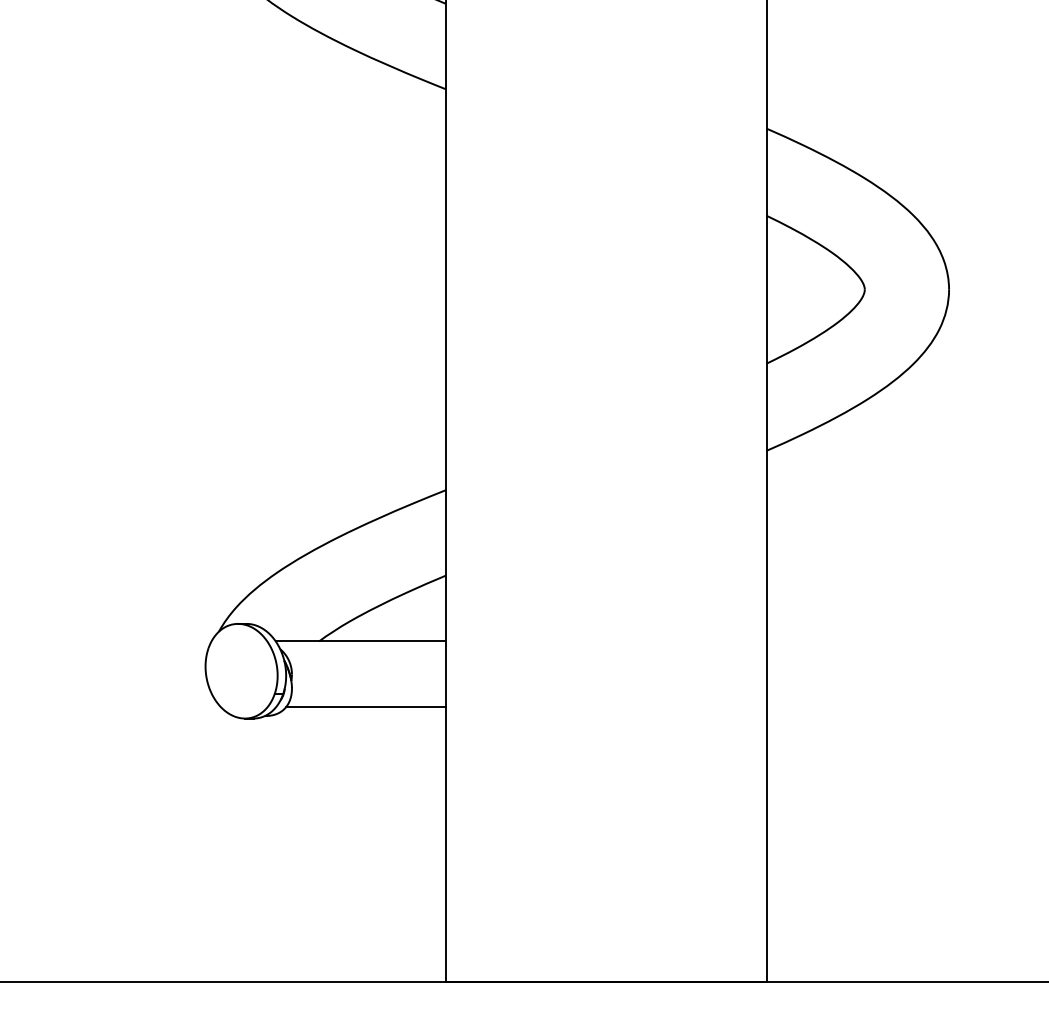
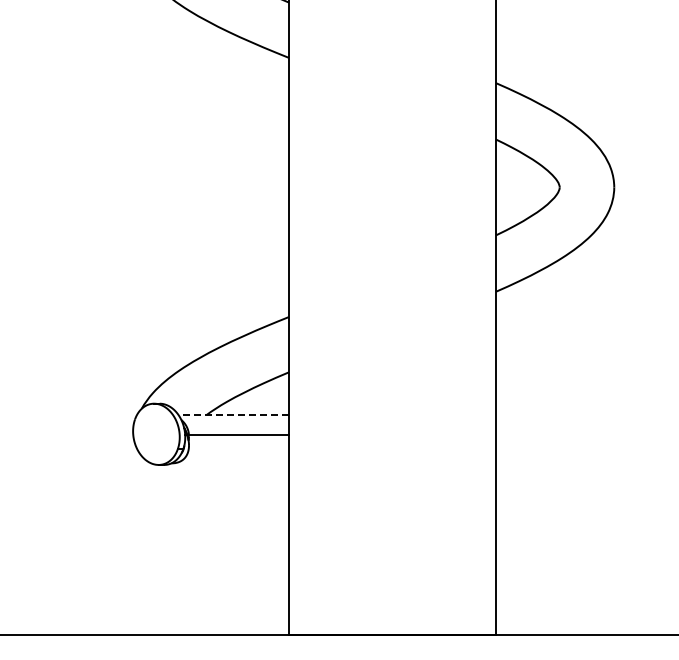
line: (360, 642) -> (233, 415), solid -> dashed
line: (365, 707) -> (236, 434), moved

